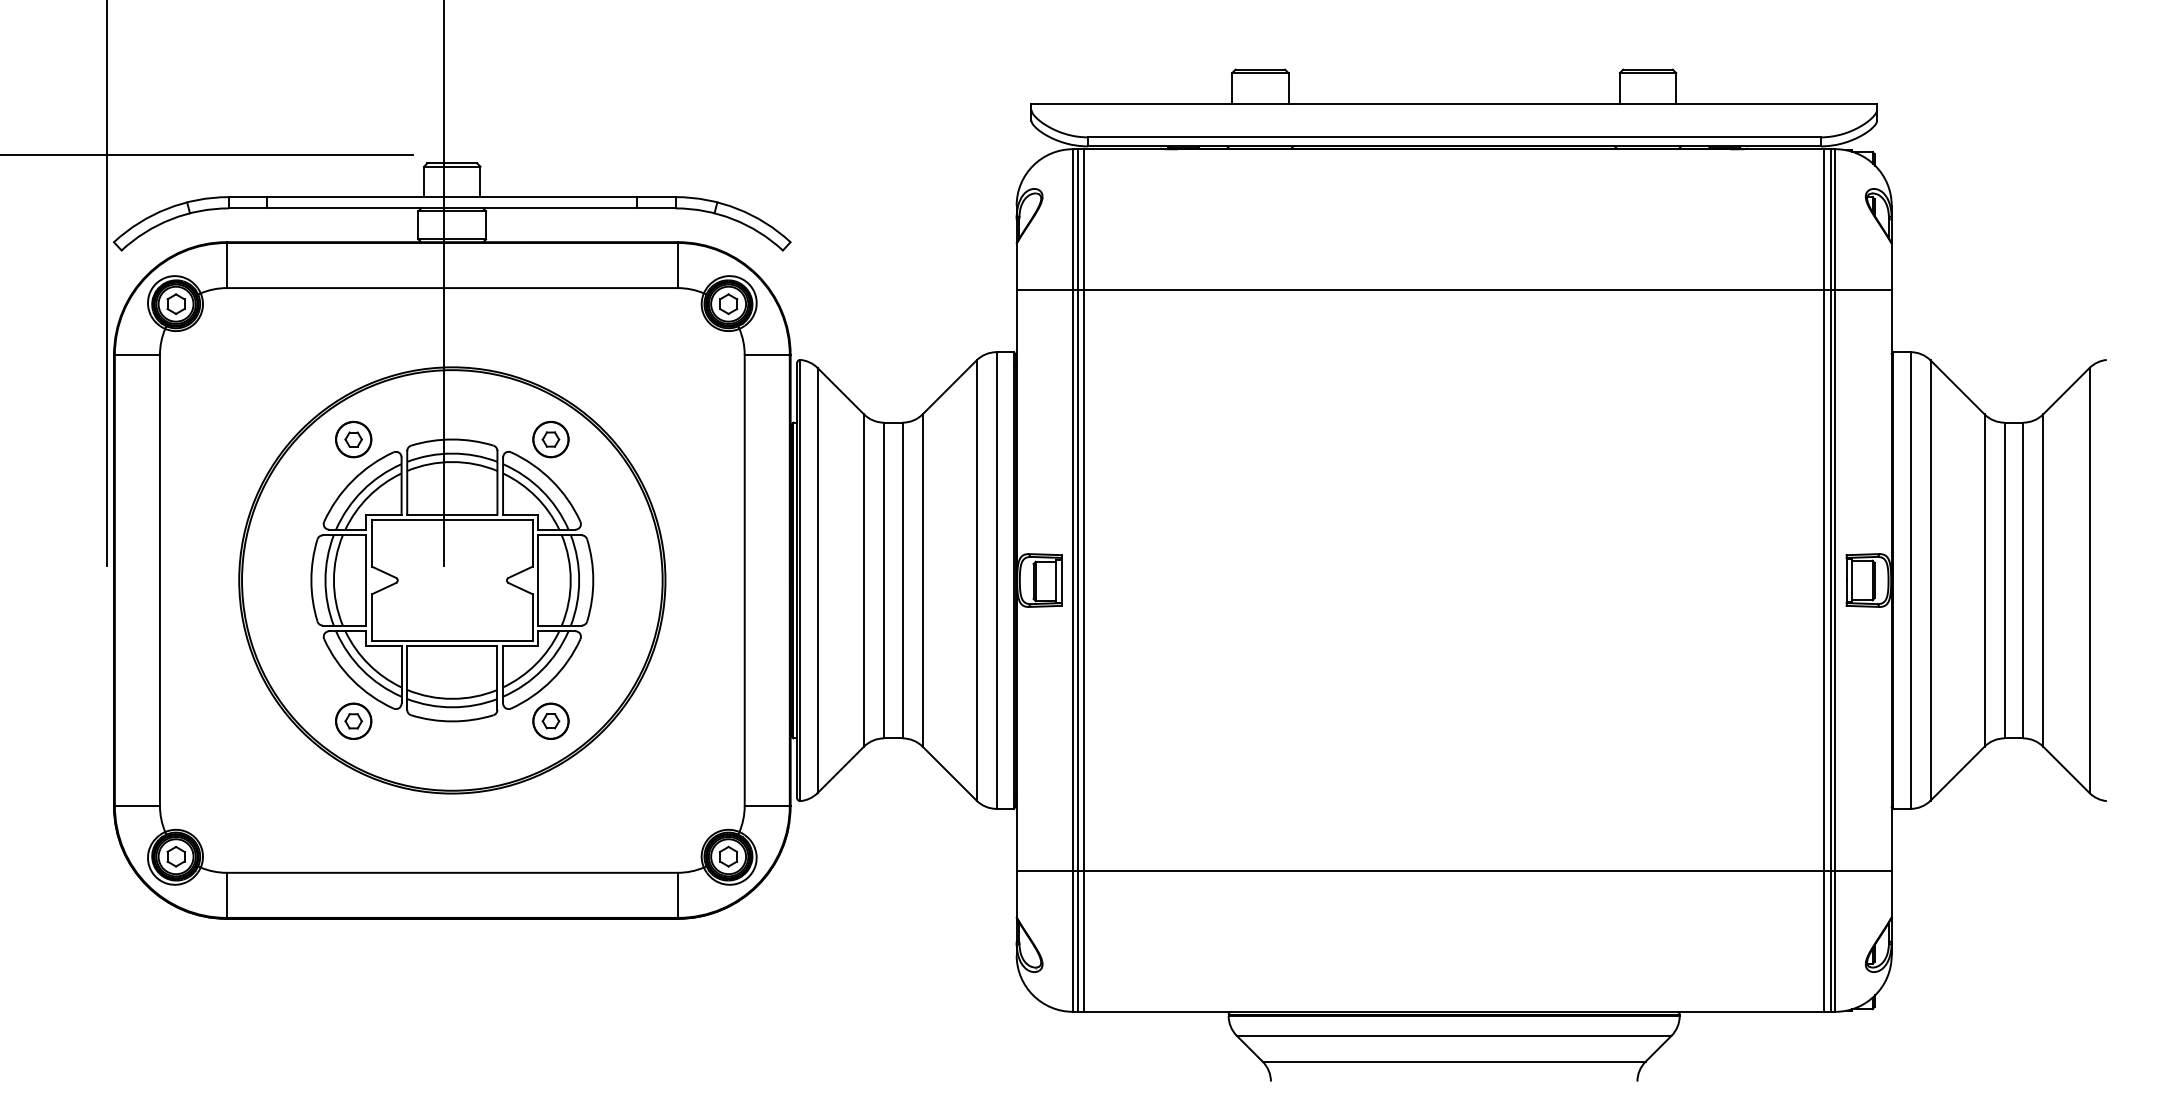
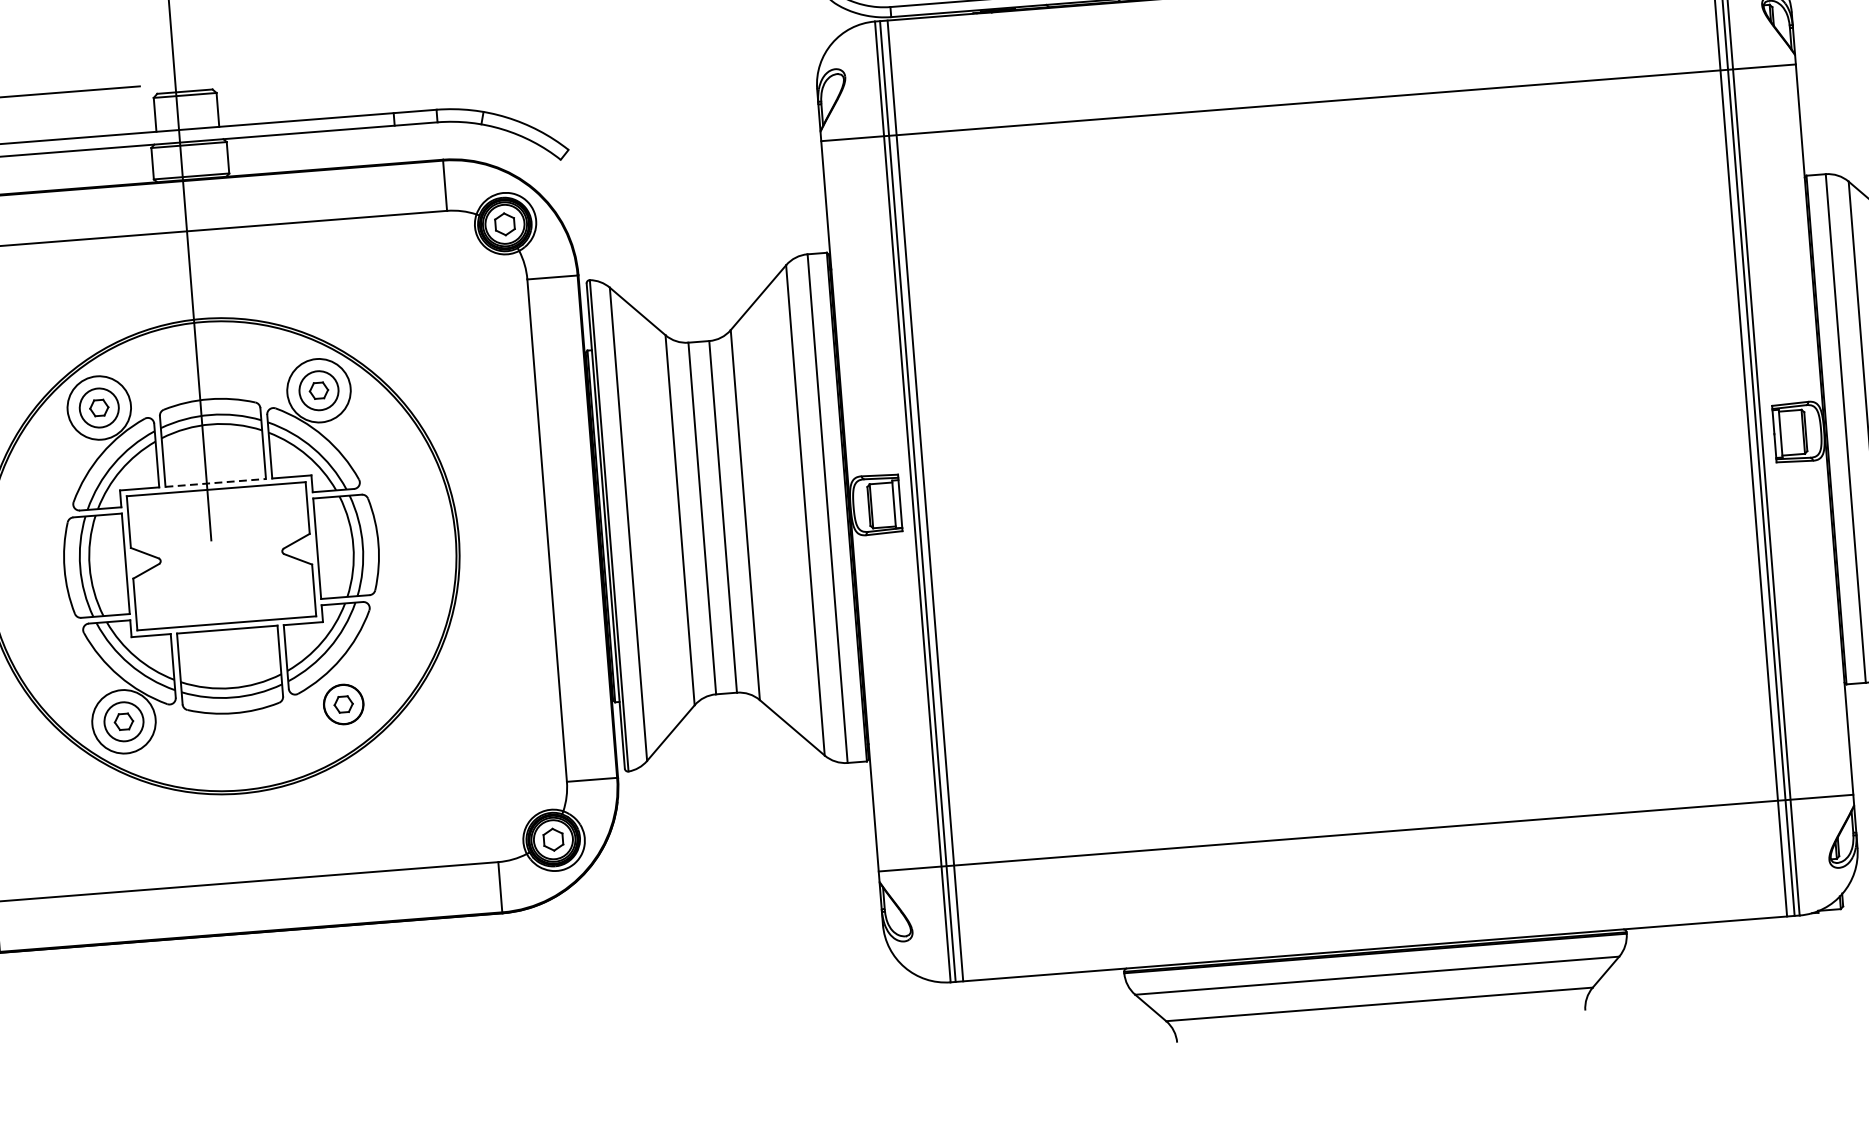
line: (1453, 290) -> (1307, 103), moved
circle: (353, 439) -> (99, 407), size x1.6
circle: (550, 439) -> (318, 390), size x1.6
line: (452, 514) -> (215, 482), solid -> dashed
circle: (353, 721) -> (123, 722), size x1.6
line: (1453, 870) -> (1365, 832), moved

